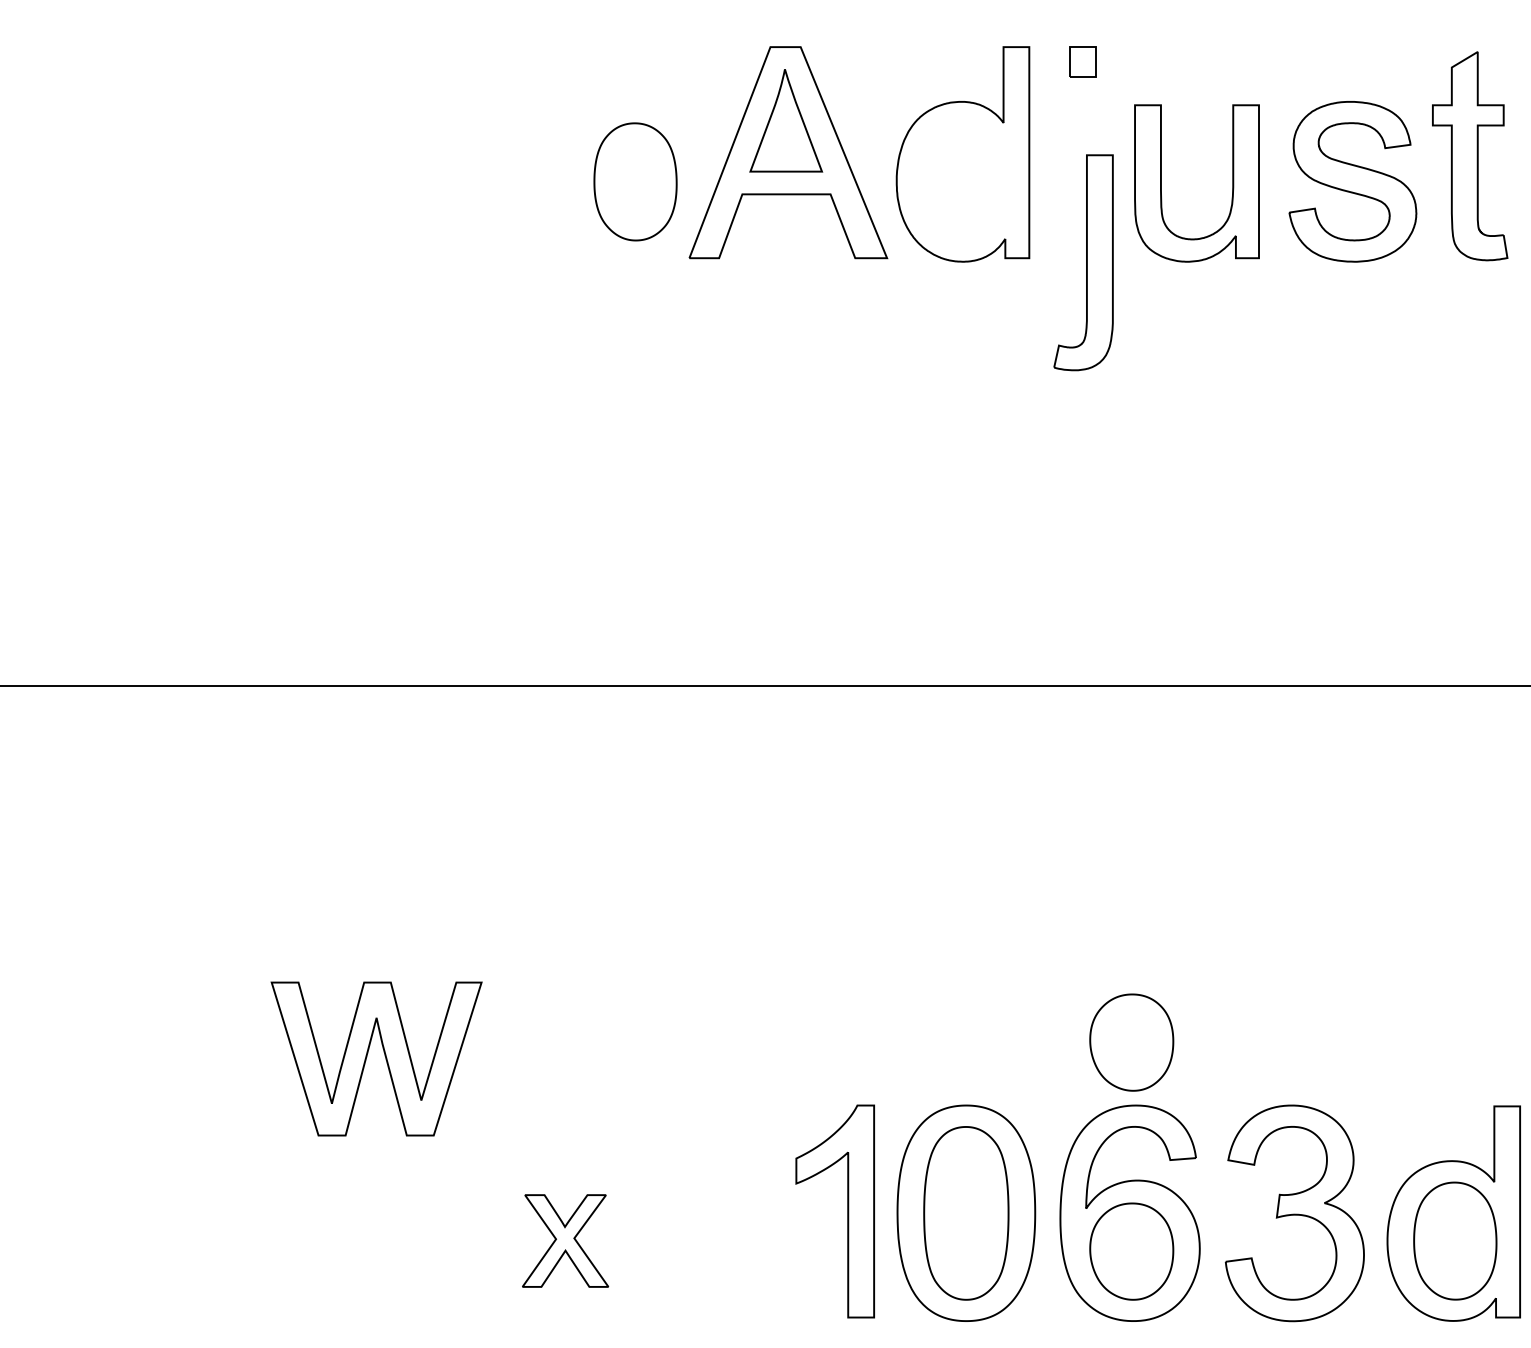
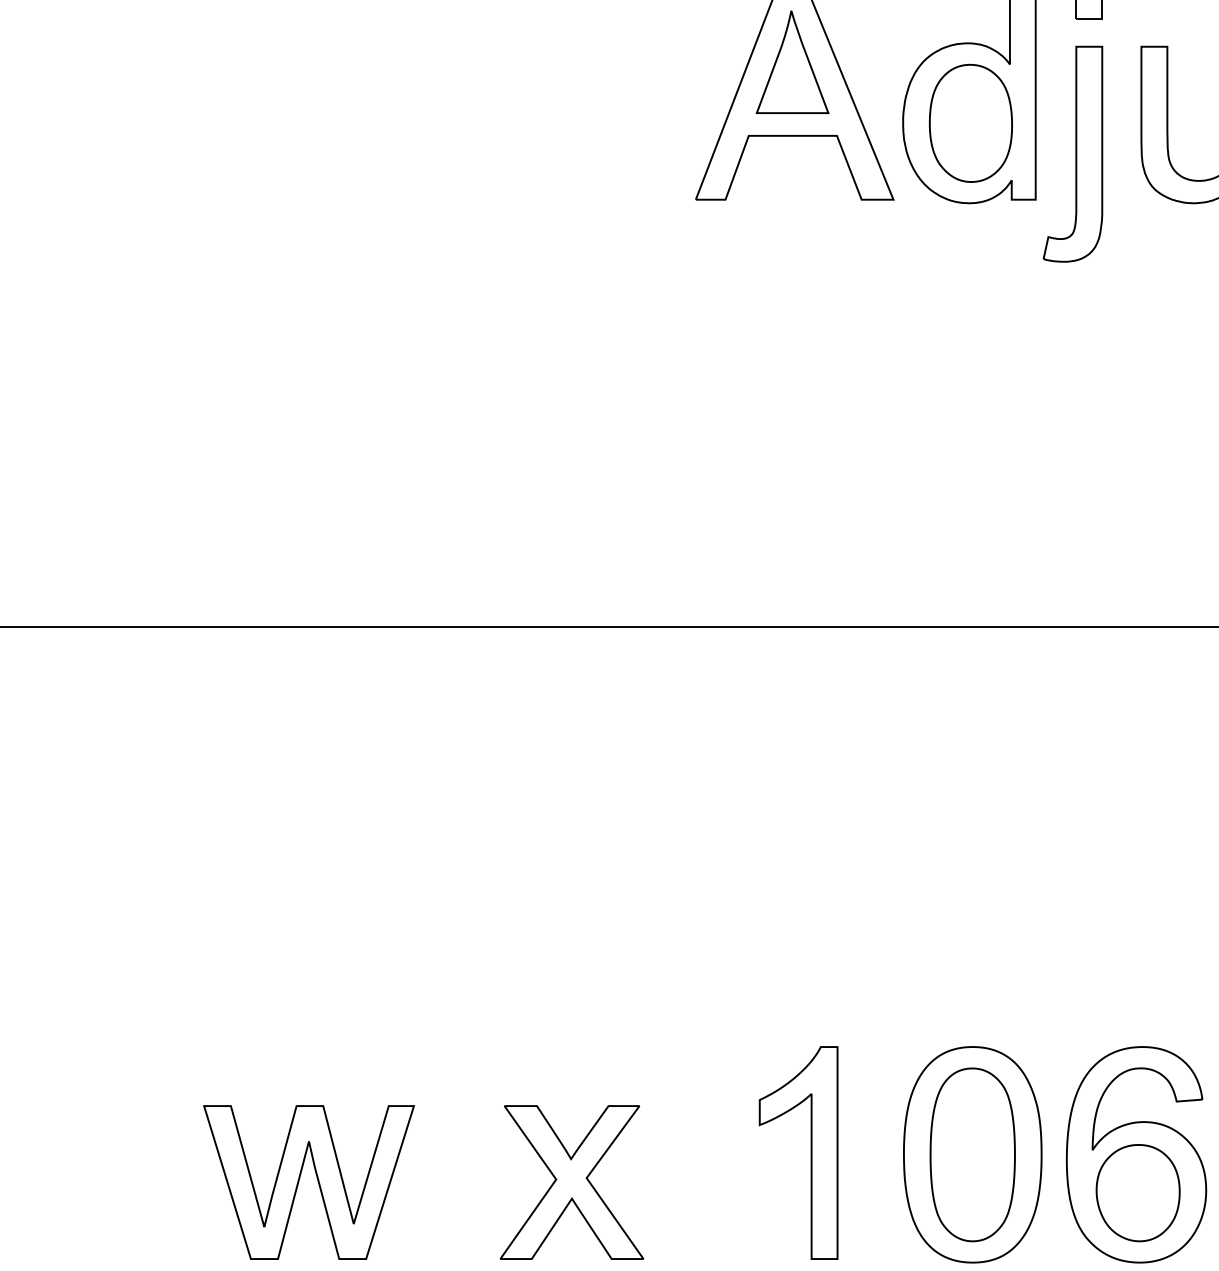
part: (635, 181) -> (970, 123), moved
part: (1083, 262) -> (1072, 154), moved
part: (1131, 1042) -> (1137, 984), removed
part: (384, 1056) -> (316, 1180), moved
part: (847, 1211) -> (810, 1153), moved
part: (565, 1240) -> (571, 1182), size x1.67

